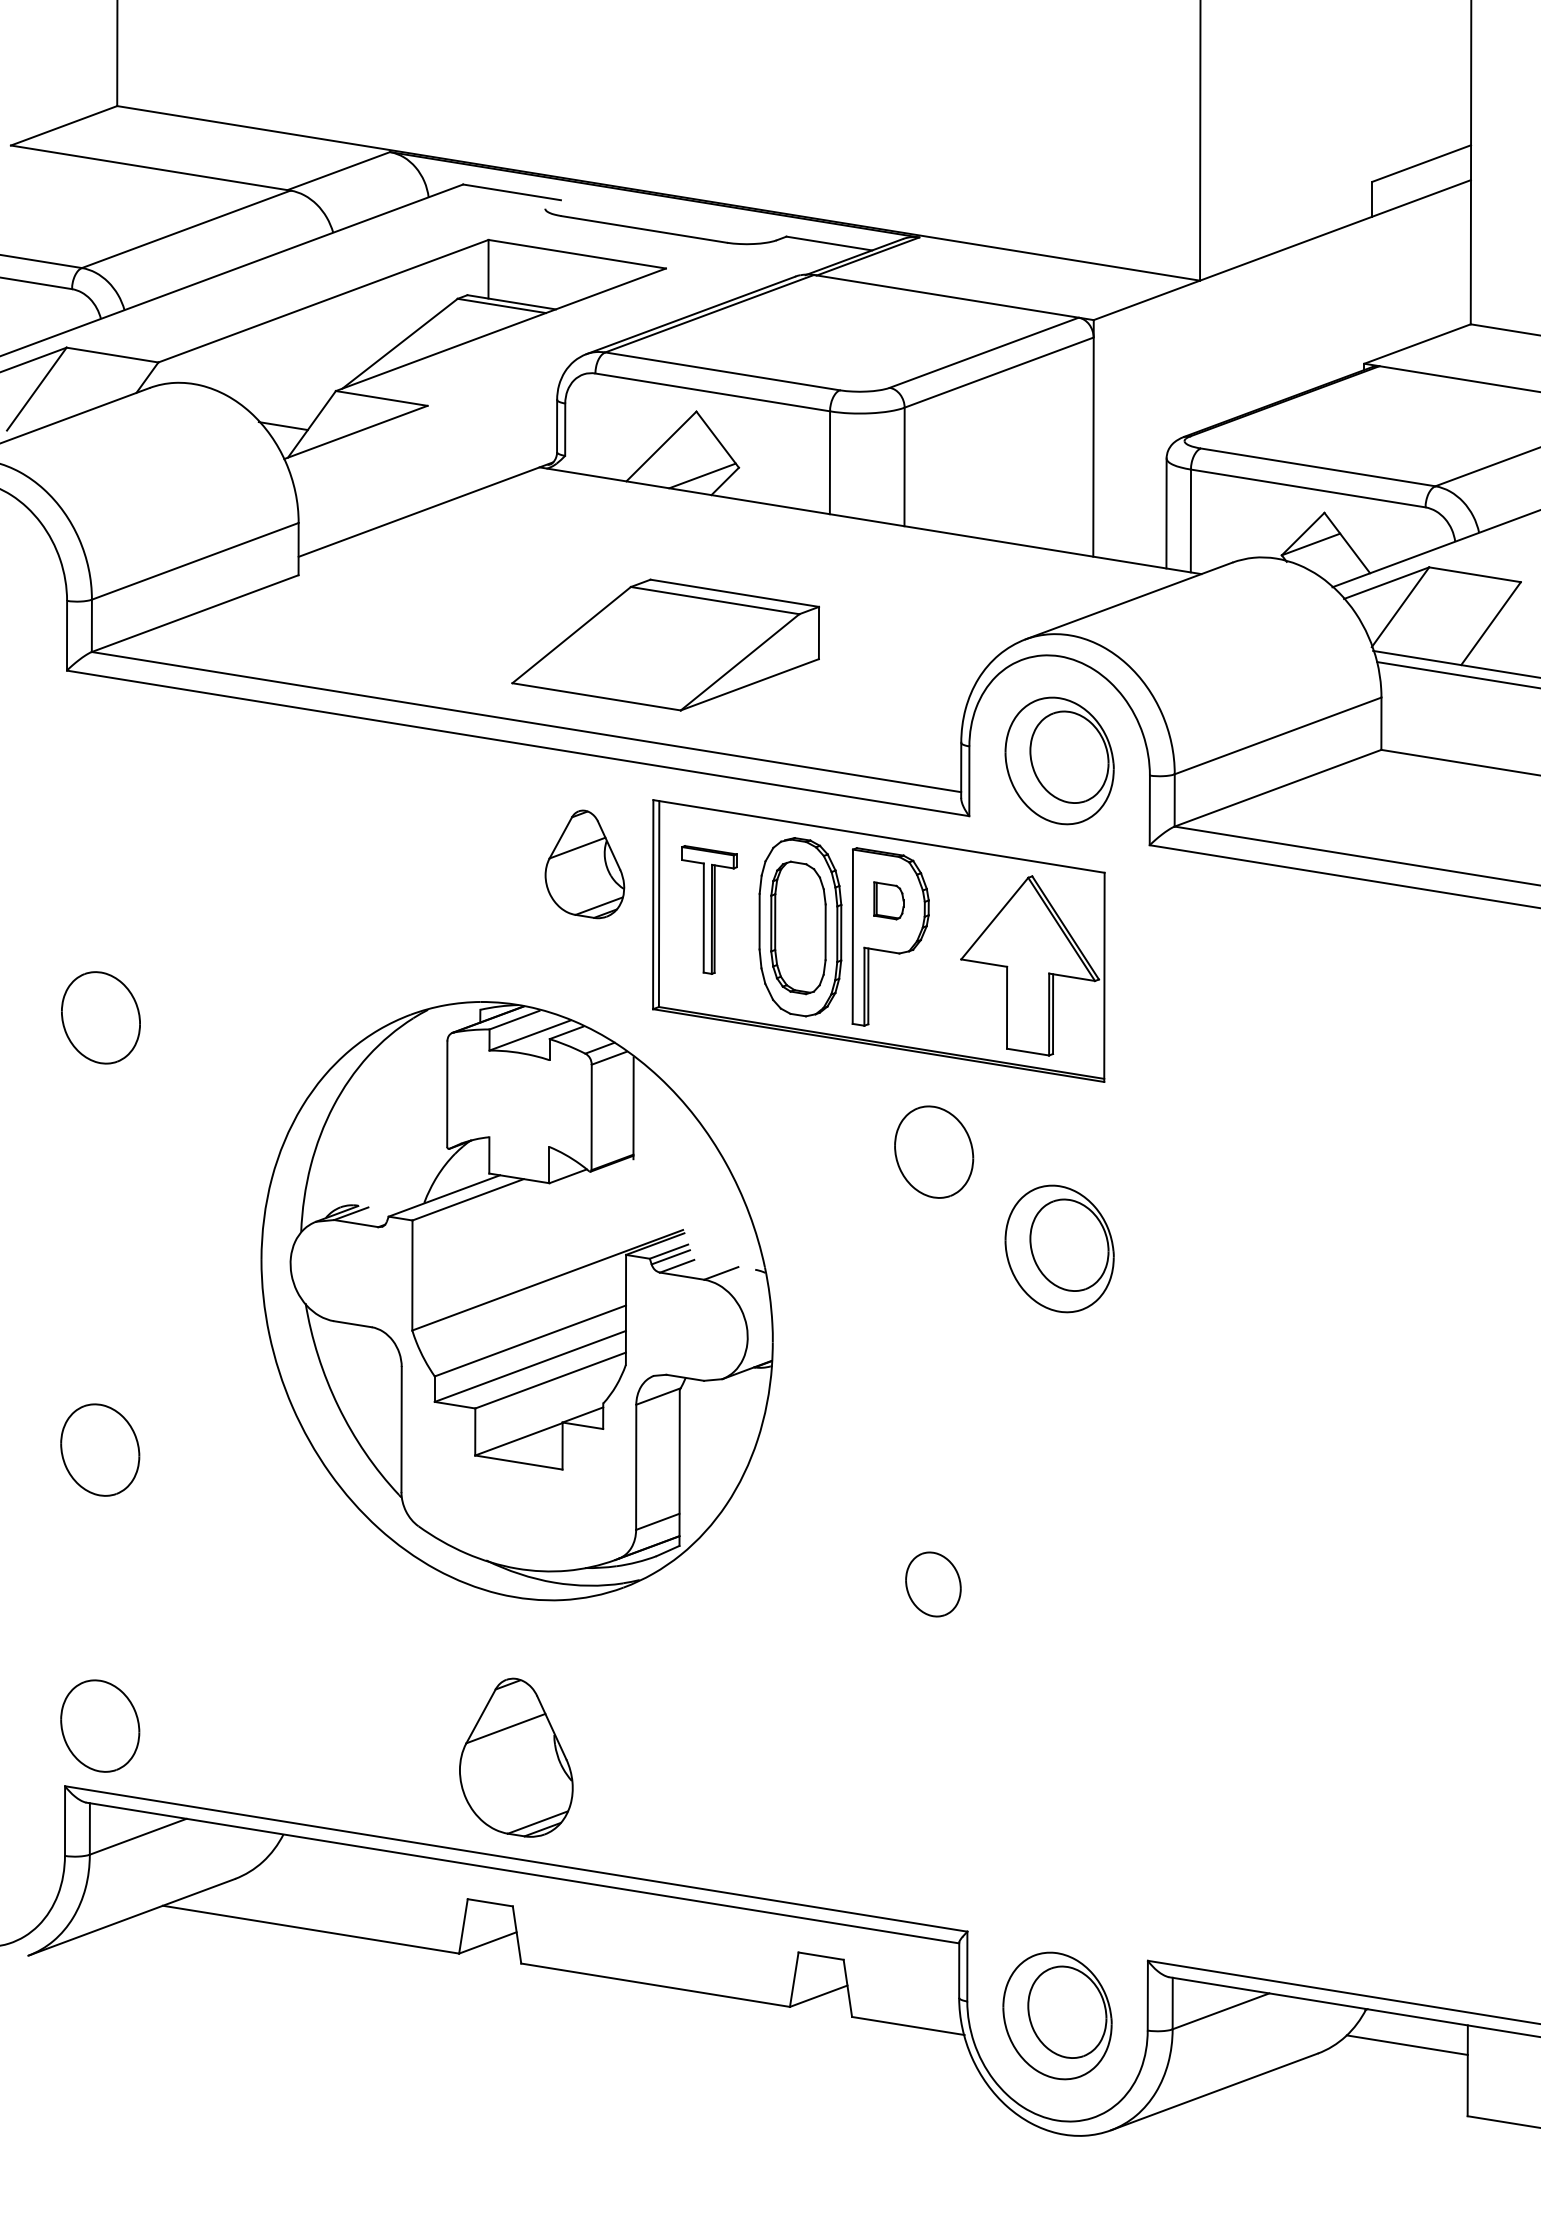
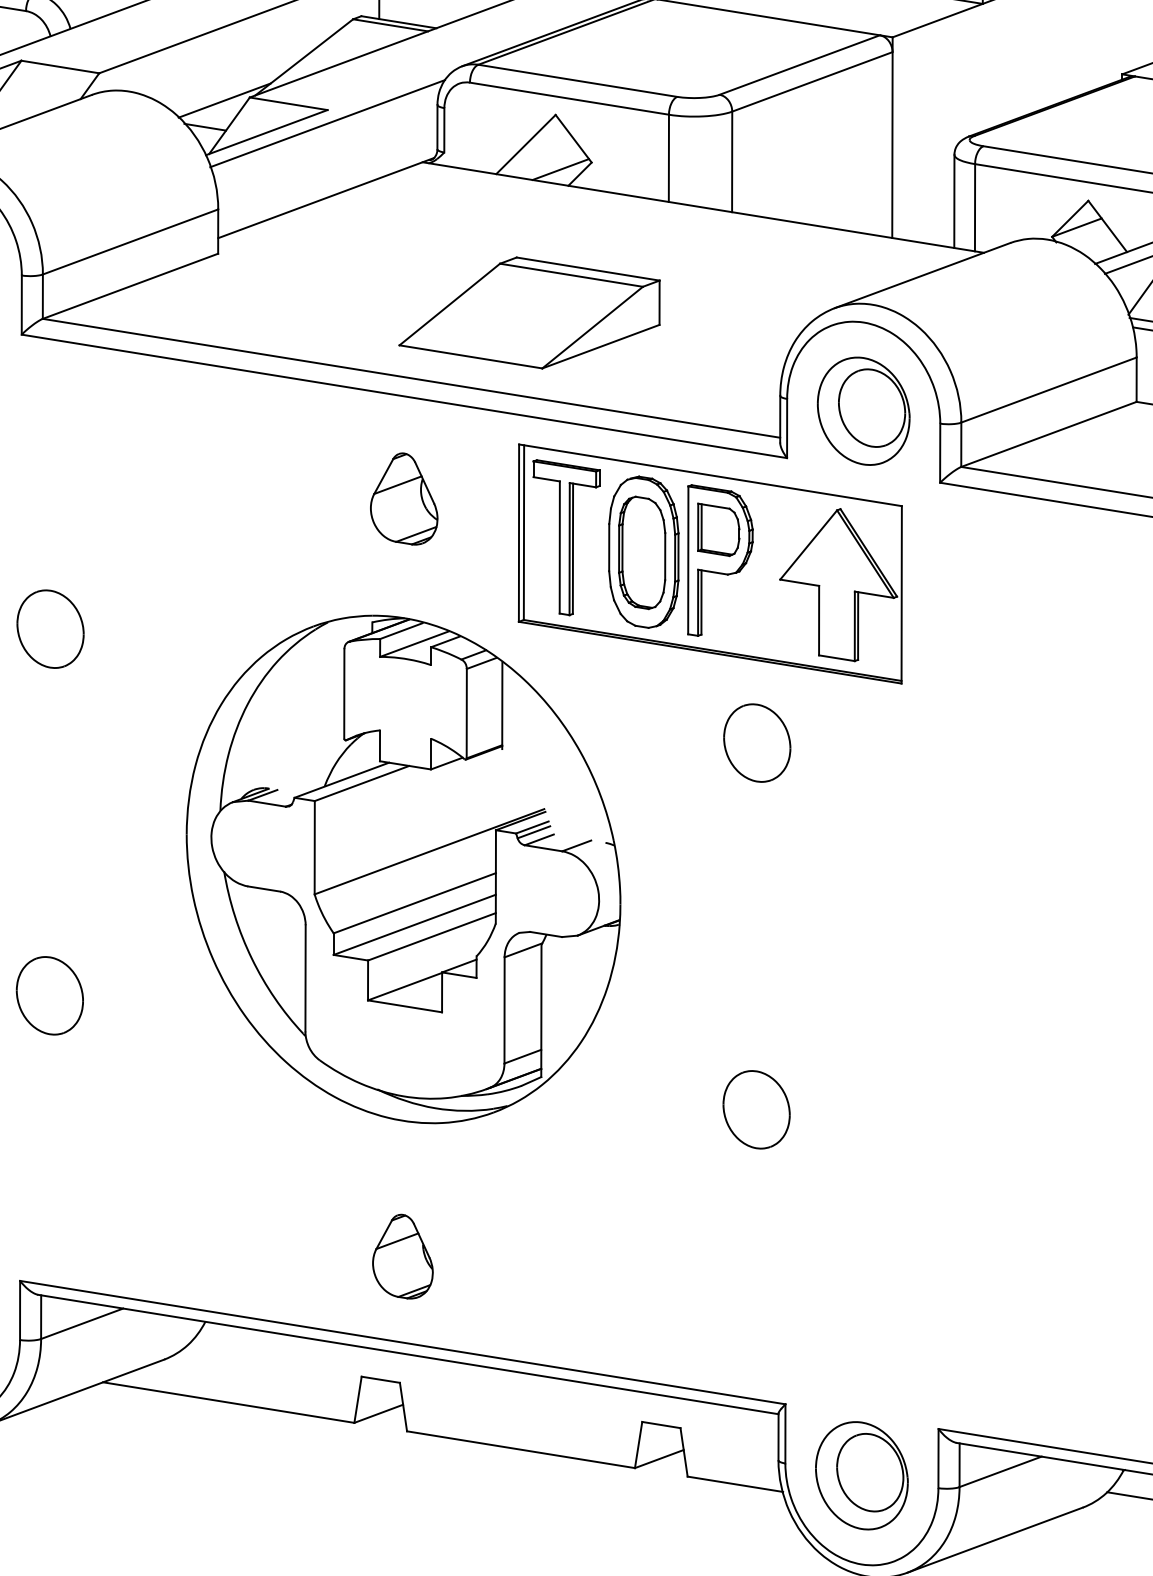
line: (306, 394) -> (224, 100), added
line: (427, 421) -> (327, 123), added
part: (584, 864) -> (403, 499), moved
part: (888, 900) -> (718, 529), size x1.67
part: (709, 909) -> (566, 537), size x1.43
part: (1059, 1248) -> (863, 824), removed
part: (933, 1584) -> (756, 1109), size x1.43
part: (100, 1725) -> (50, 1229), removed
part: (516, 1757) -> (403, 1256), size x0.62

